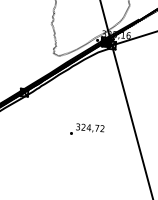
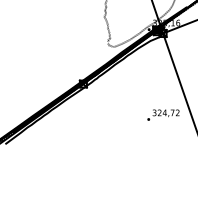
text: (87, 129) -> (163, 114), moved

